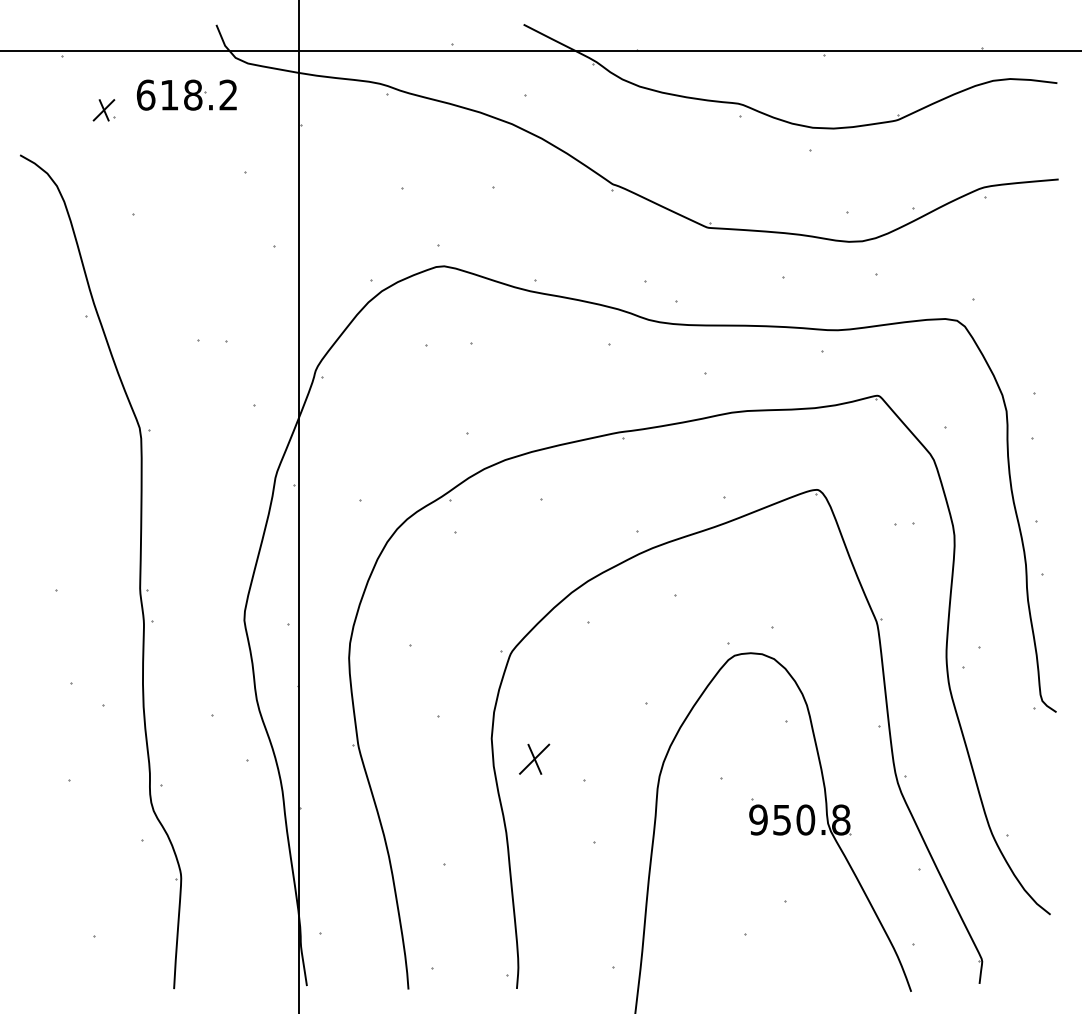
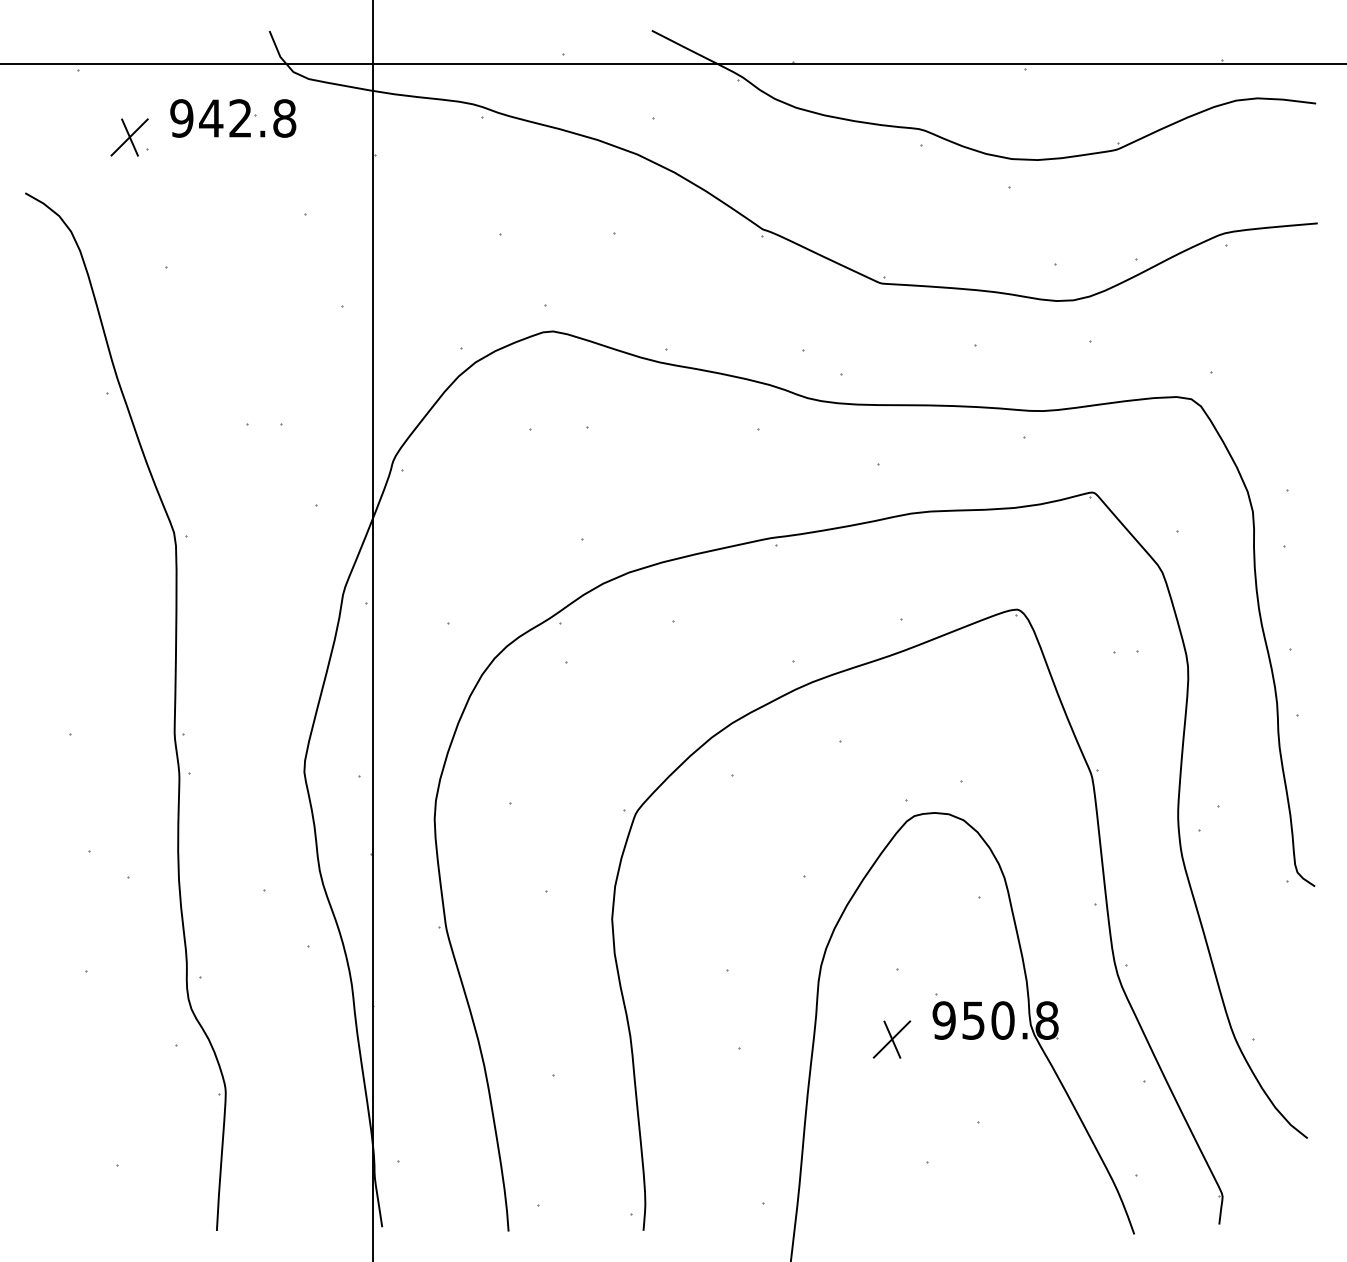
text: (186, 94) -> (232, 117), 618.2 -> 942.8
part: (103, 109) -> (129, 136), size x1.43
part: (534, 758) -> (891, 1038), moved

